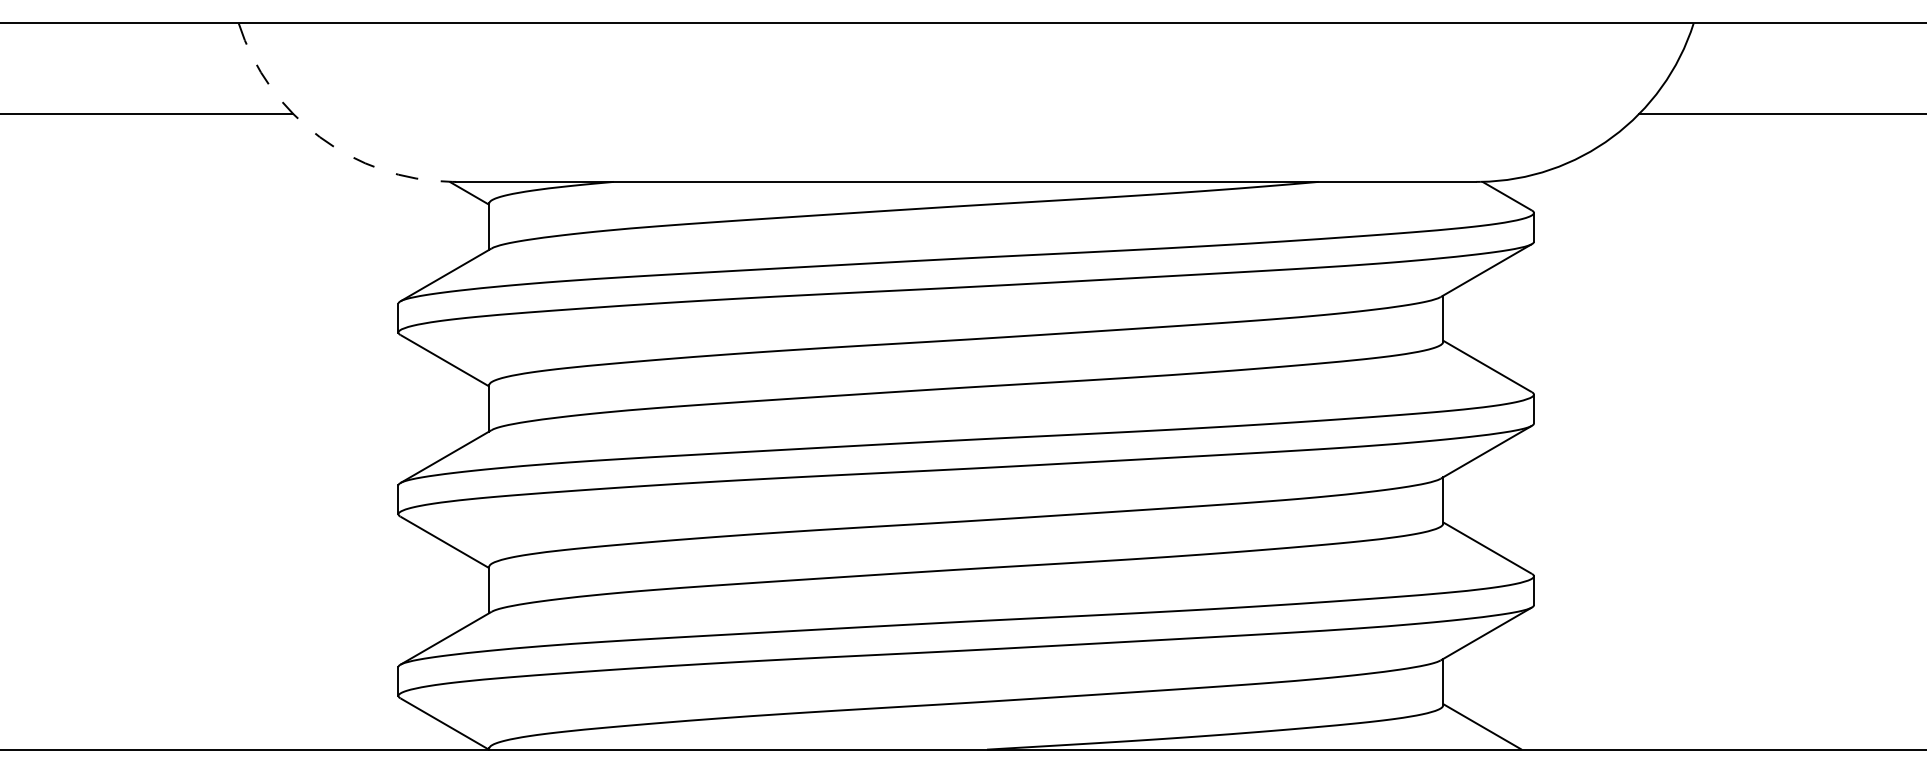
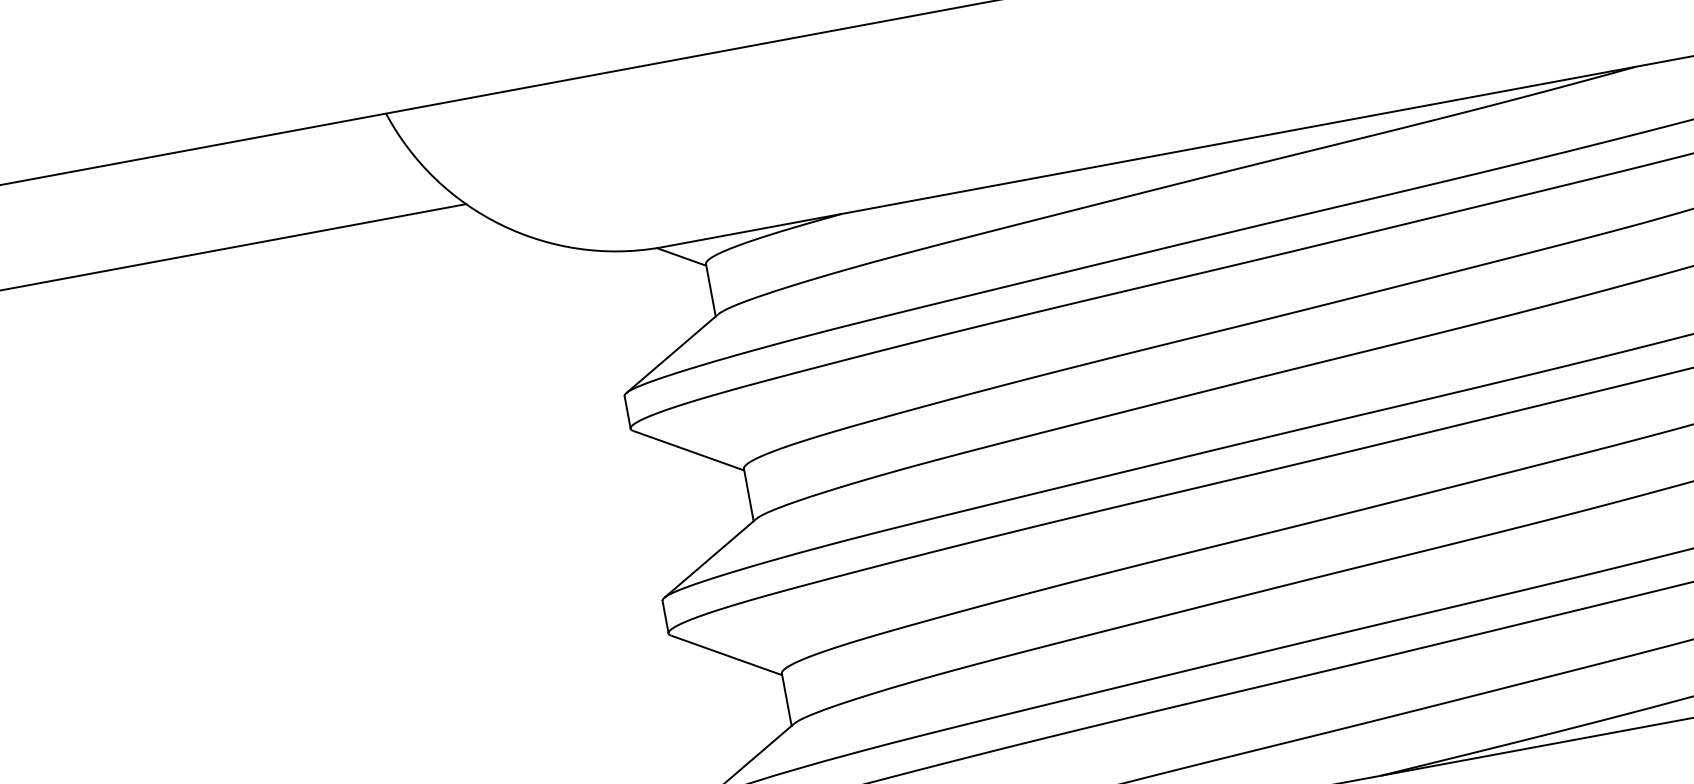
arc: (319, 137) -> (500, 225), dashed -> solid

